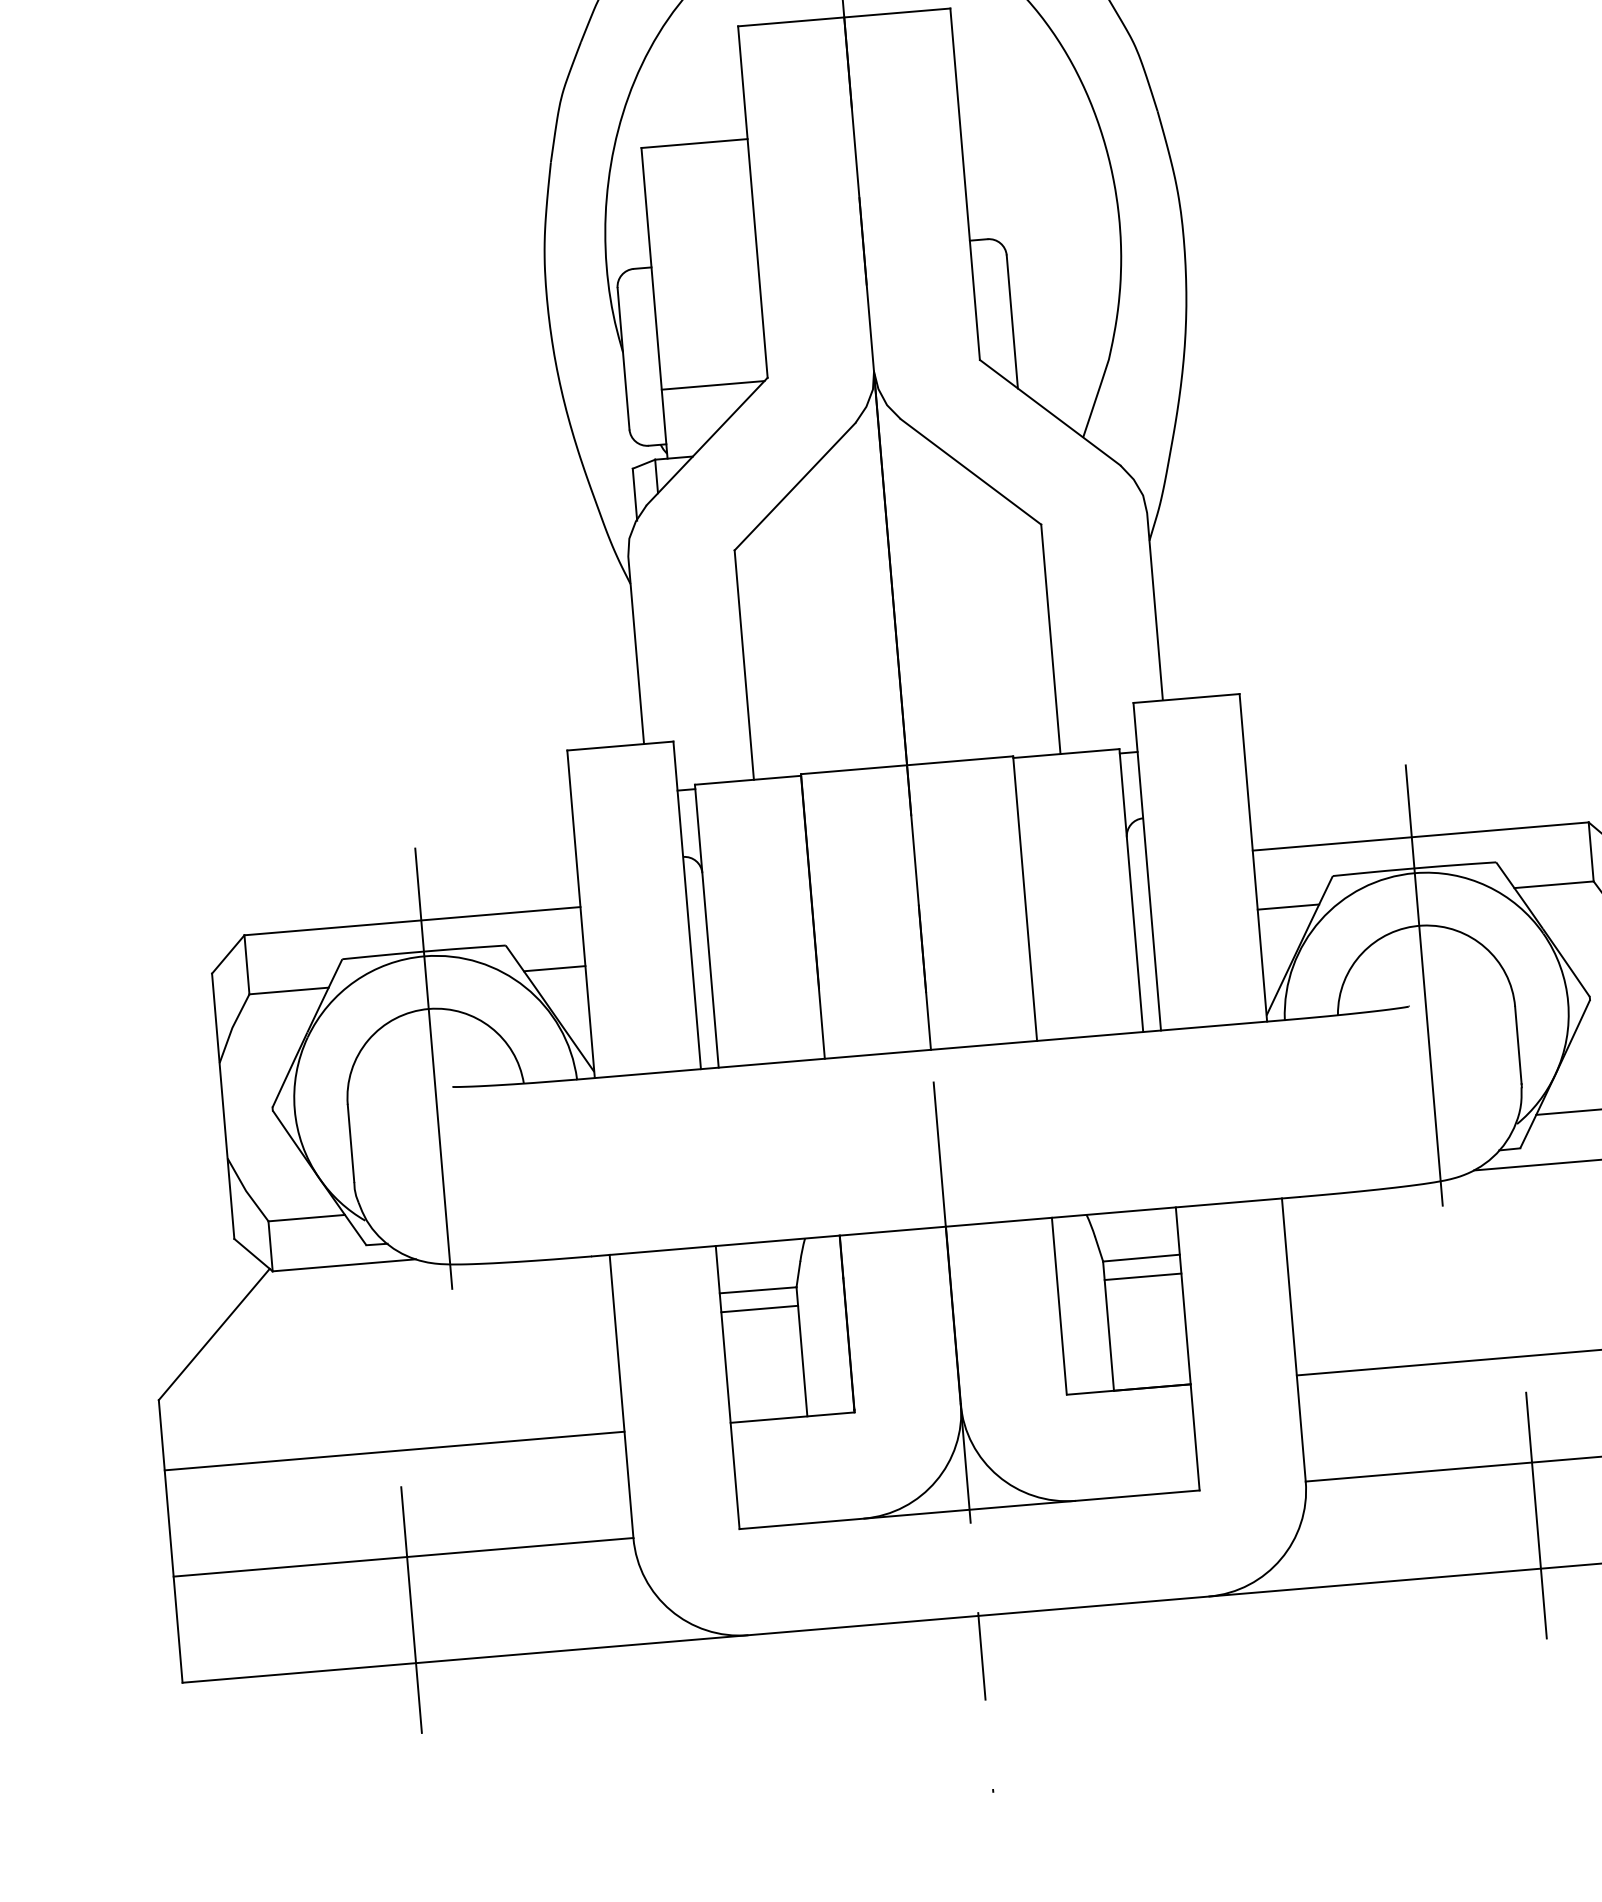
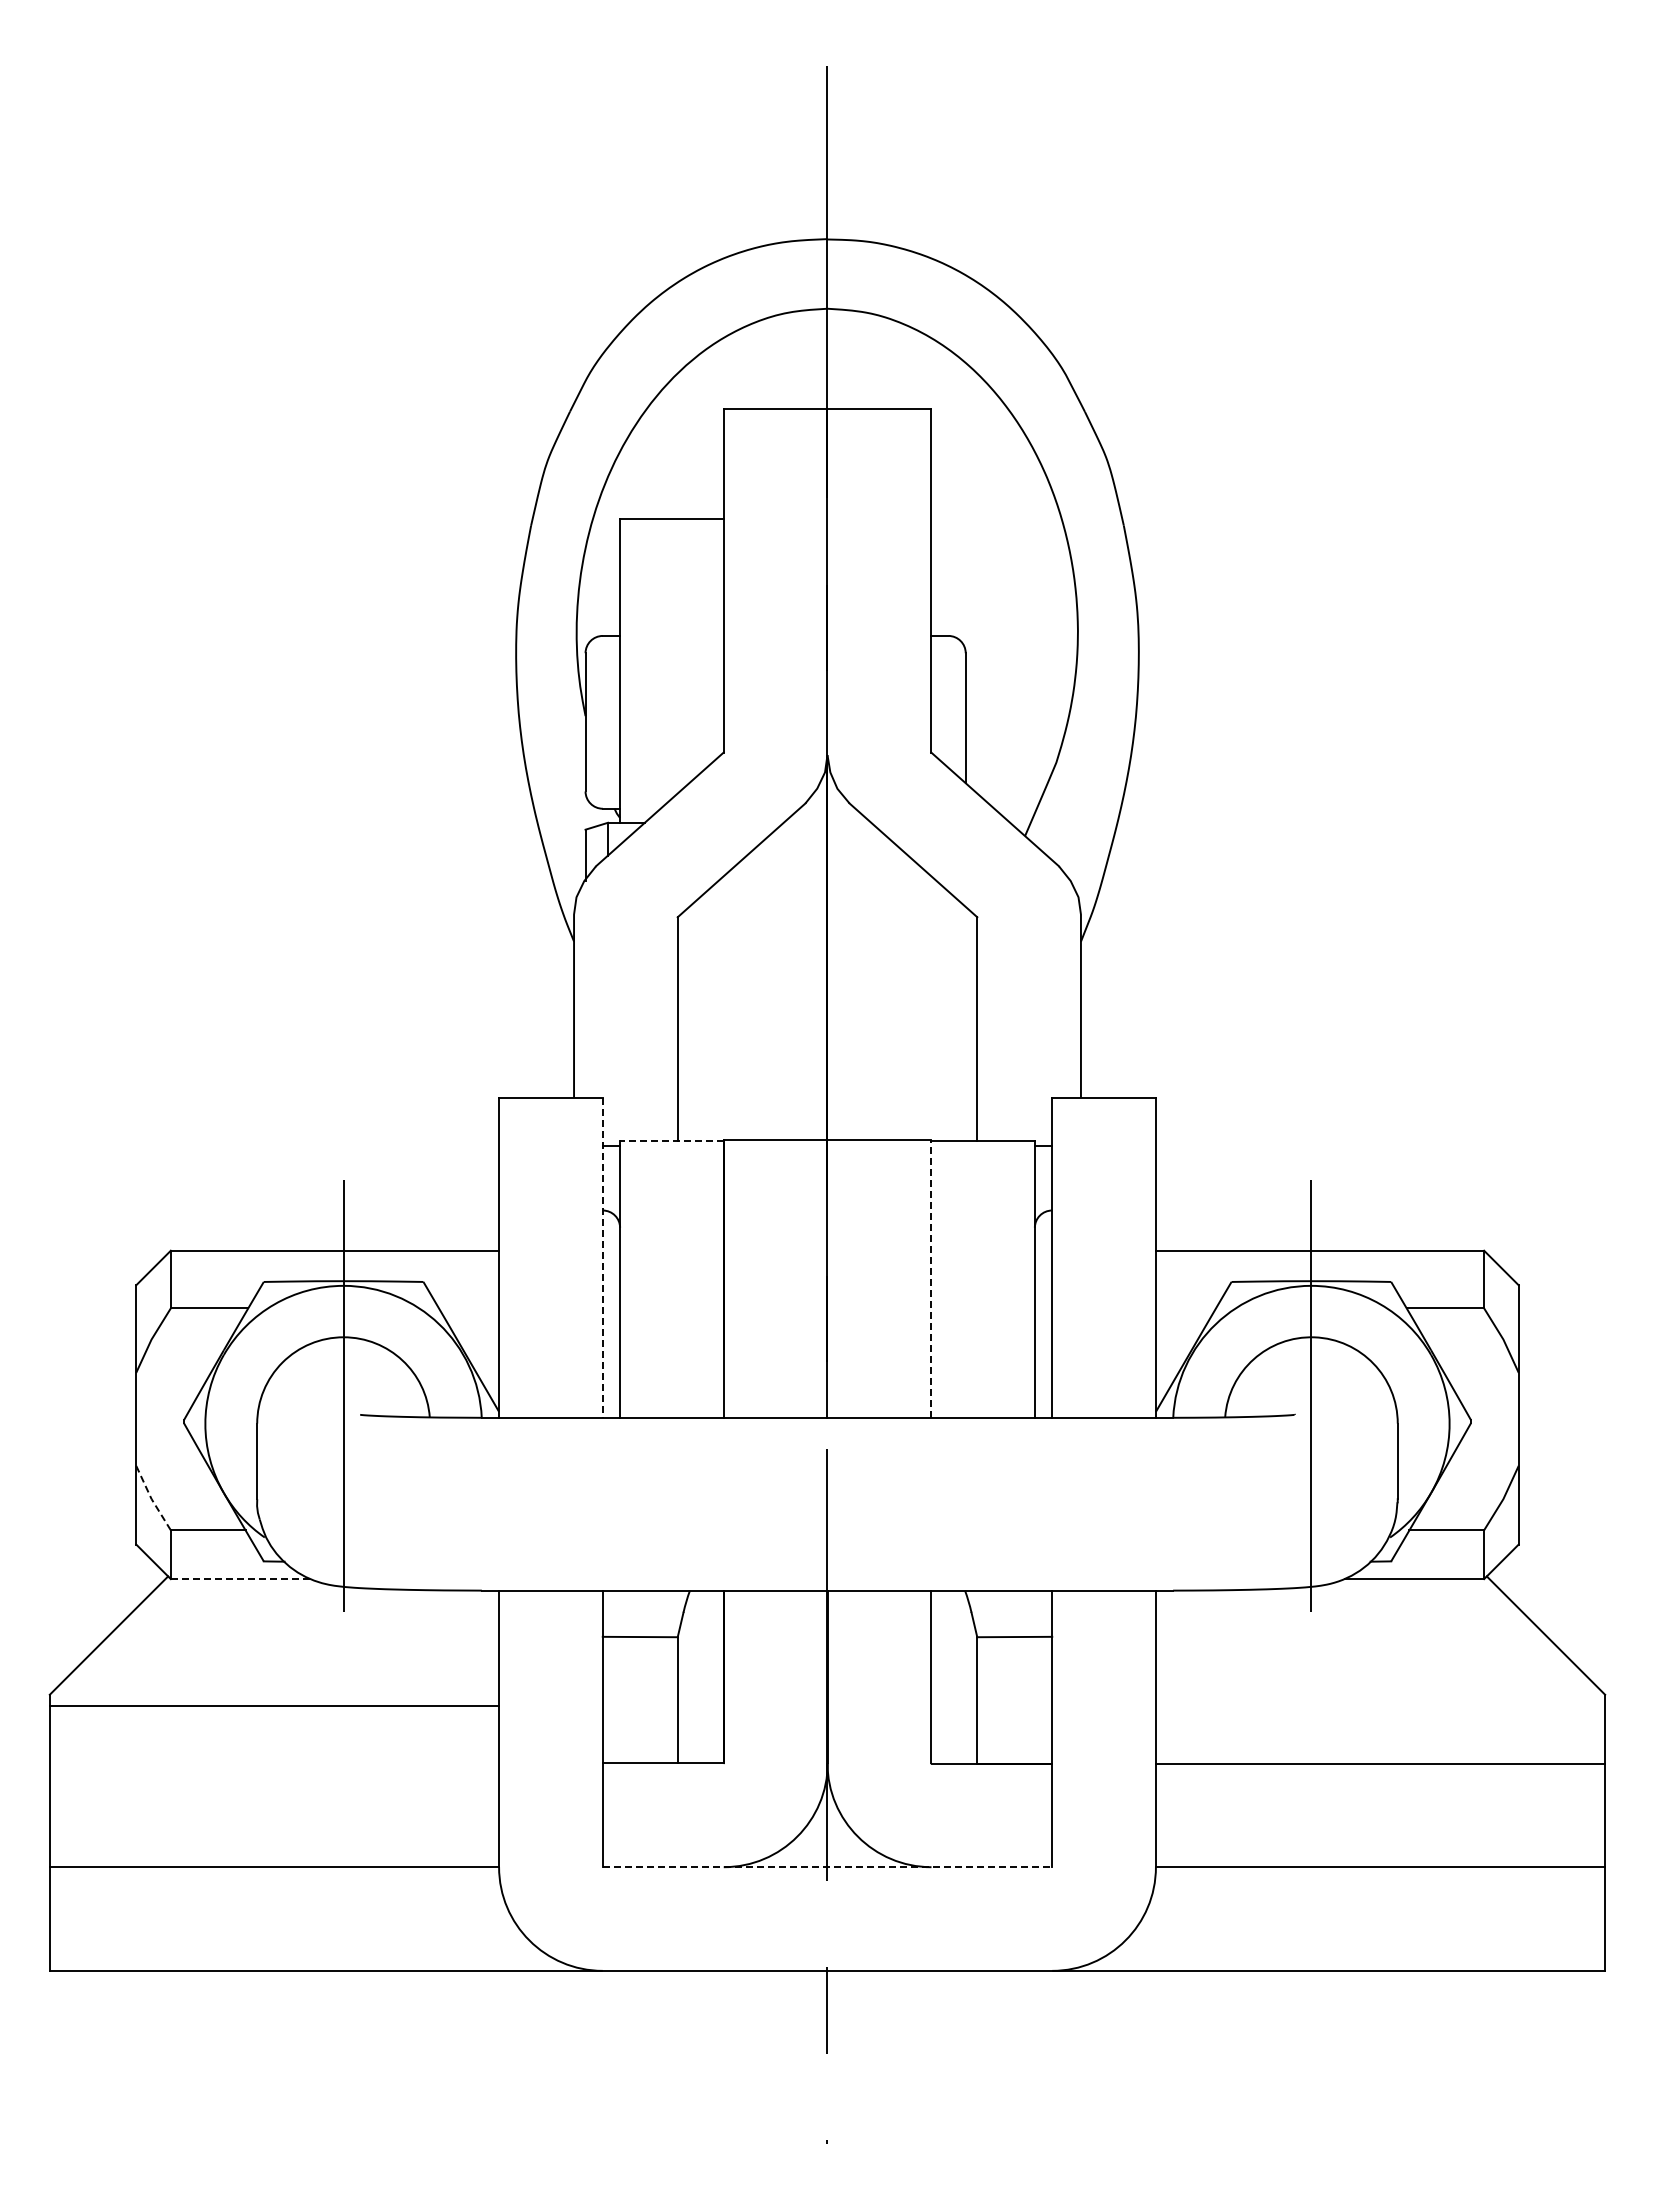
line: (713, 385) -> (670, 755), removed
line: (747, 780) -> (671, 1141), solid -> dashed
line: (1025, 898) -> (931, 1278), solid -> dashed
line: (686, 906) -> (602, 1258), solid -> dashed
line: (1287, 907) -> (1185, 1308), removed
line: (555, 968) -> (469, 1308), removed
line: (246, 1191) -> (151, 1499), solid -> dashed
line: (344, 1265) -> (240, 1579), solid -> dashed
line: (1142, 1277) -> (1014, 1655), removed
line: (758, 1309) -> (639, 1655), removed
line: (394, 1451) -> (274, 1706), moved
line: (969, 1510) -> (827, 1867), solid -> dashed
line: (1537, 1516) -> (1377, 1919), removed
line: (411, 1610) -> (277, 1919), removed

